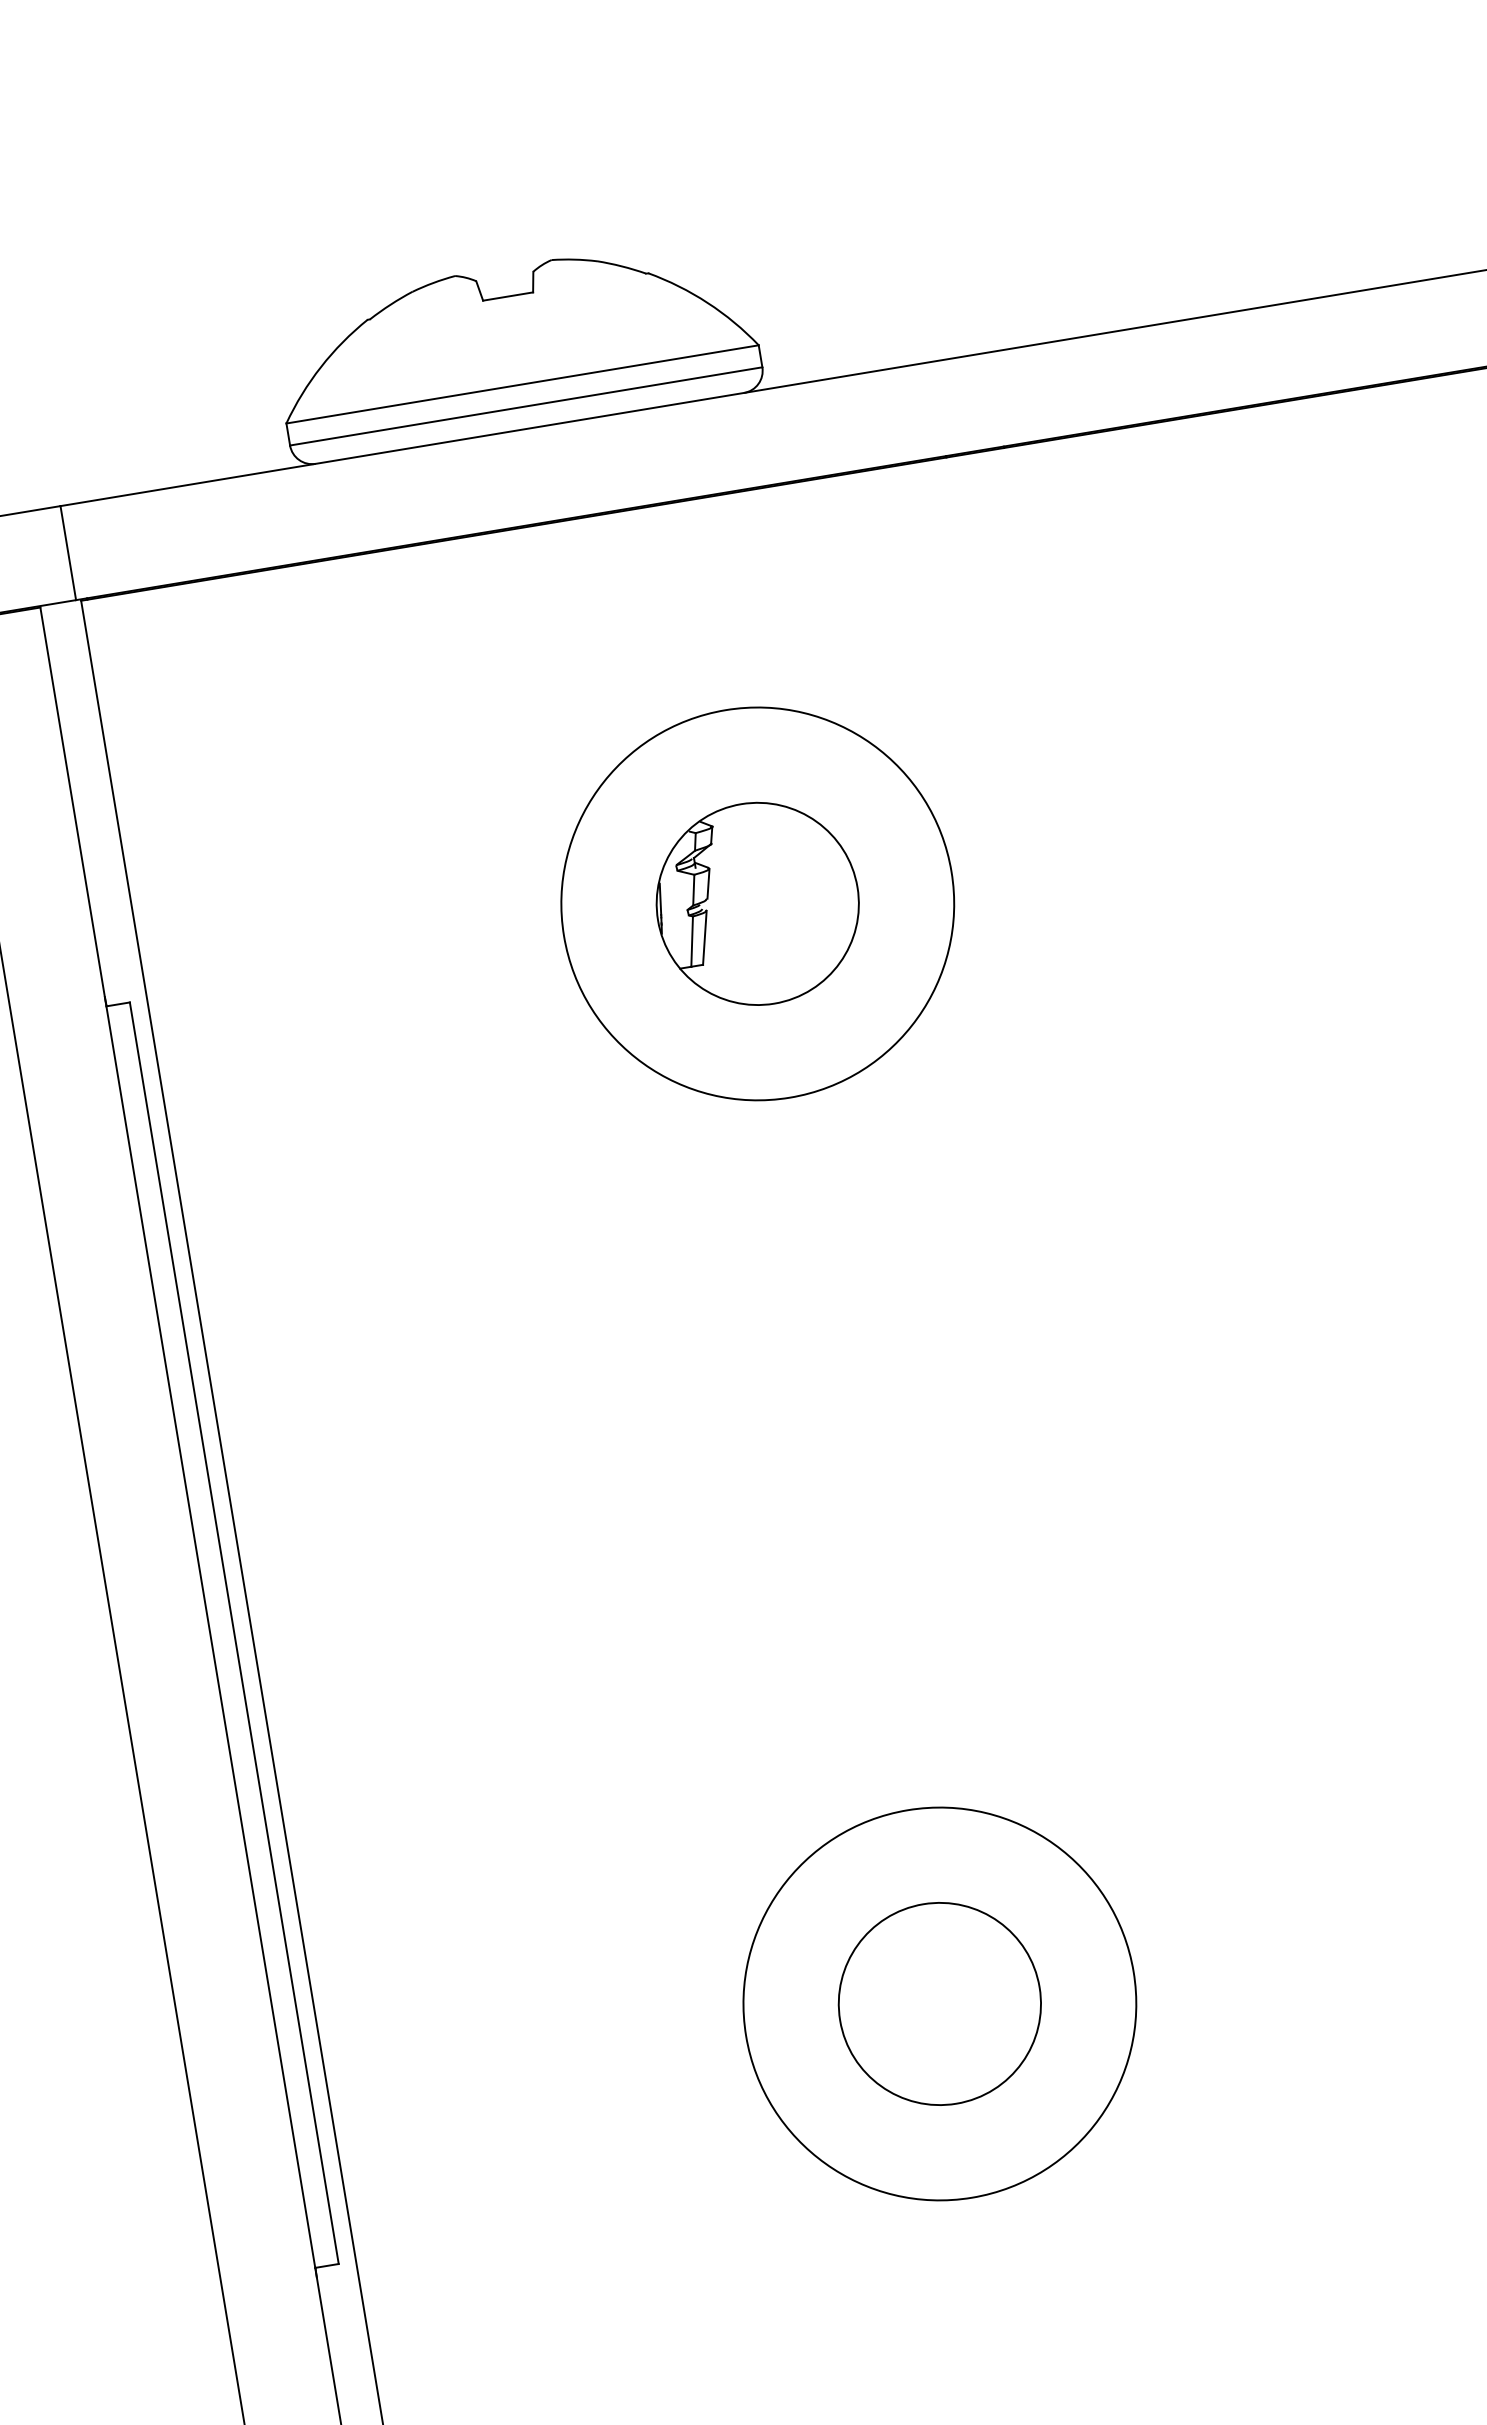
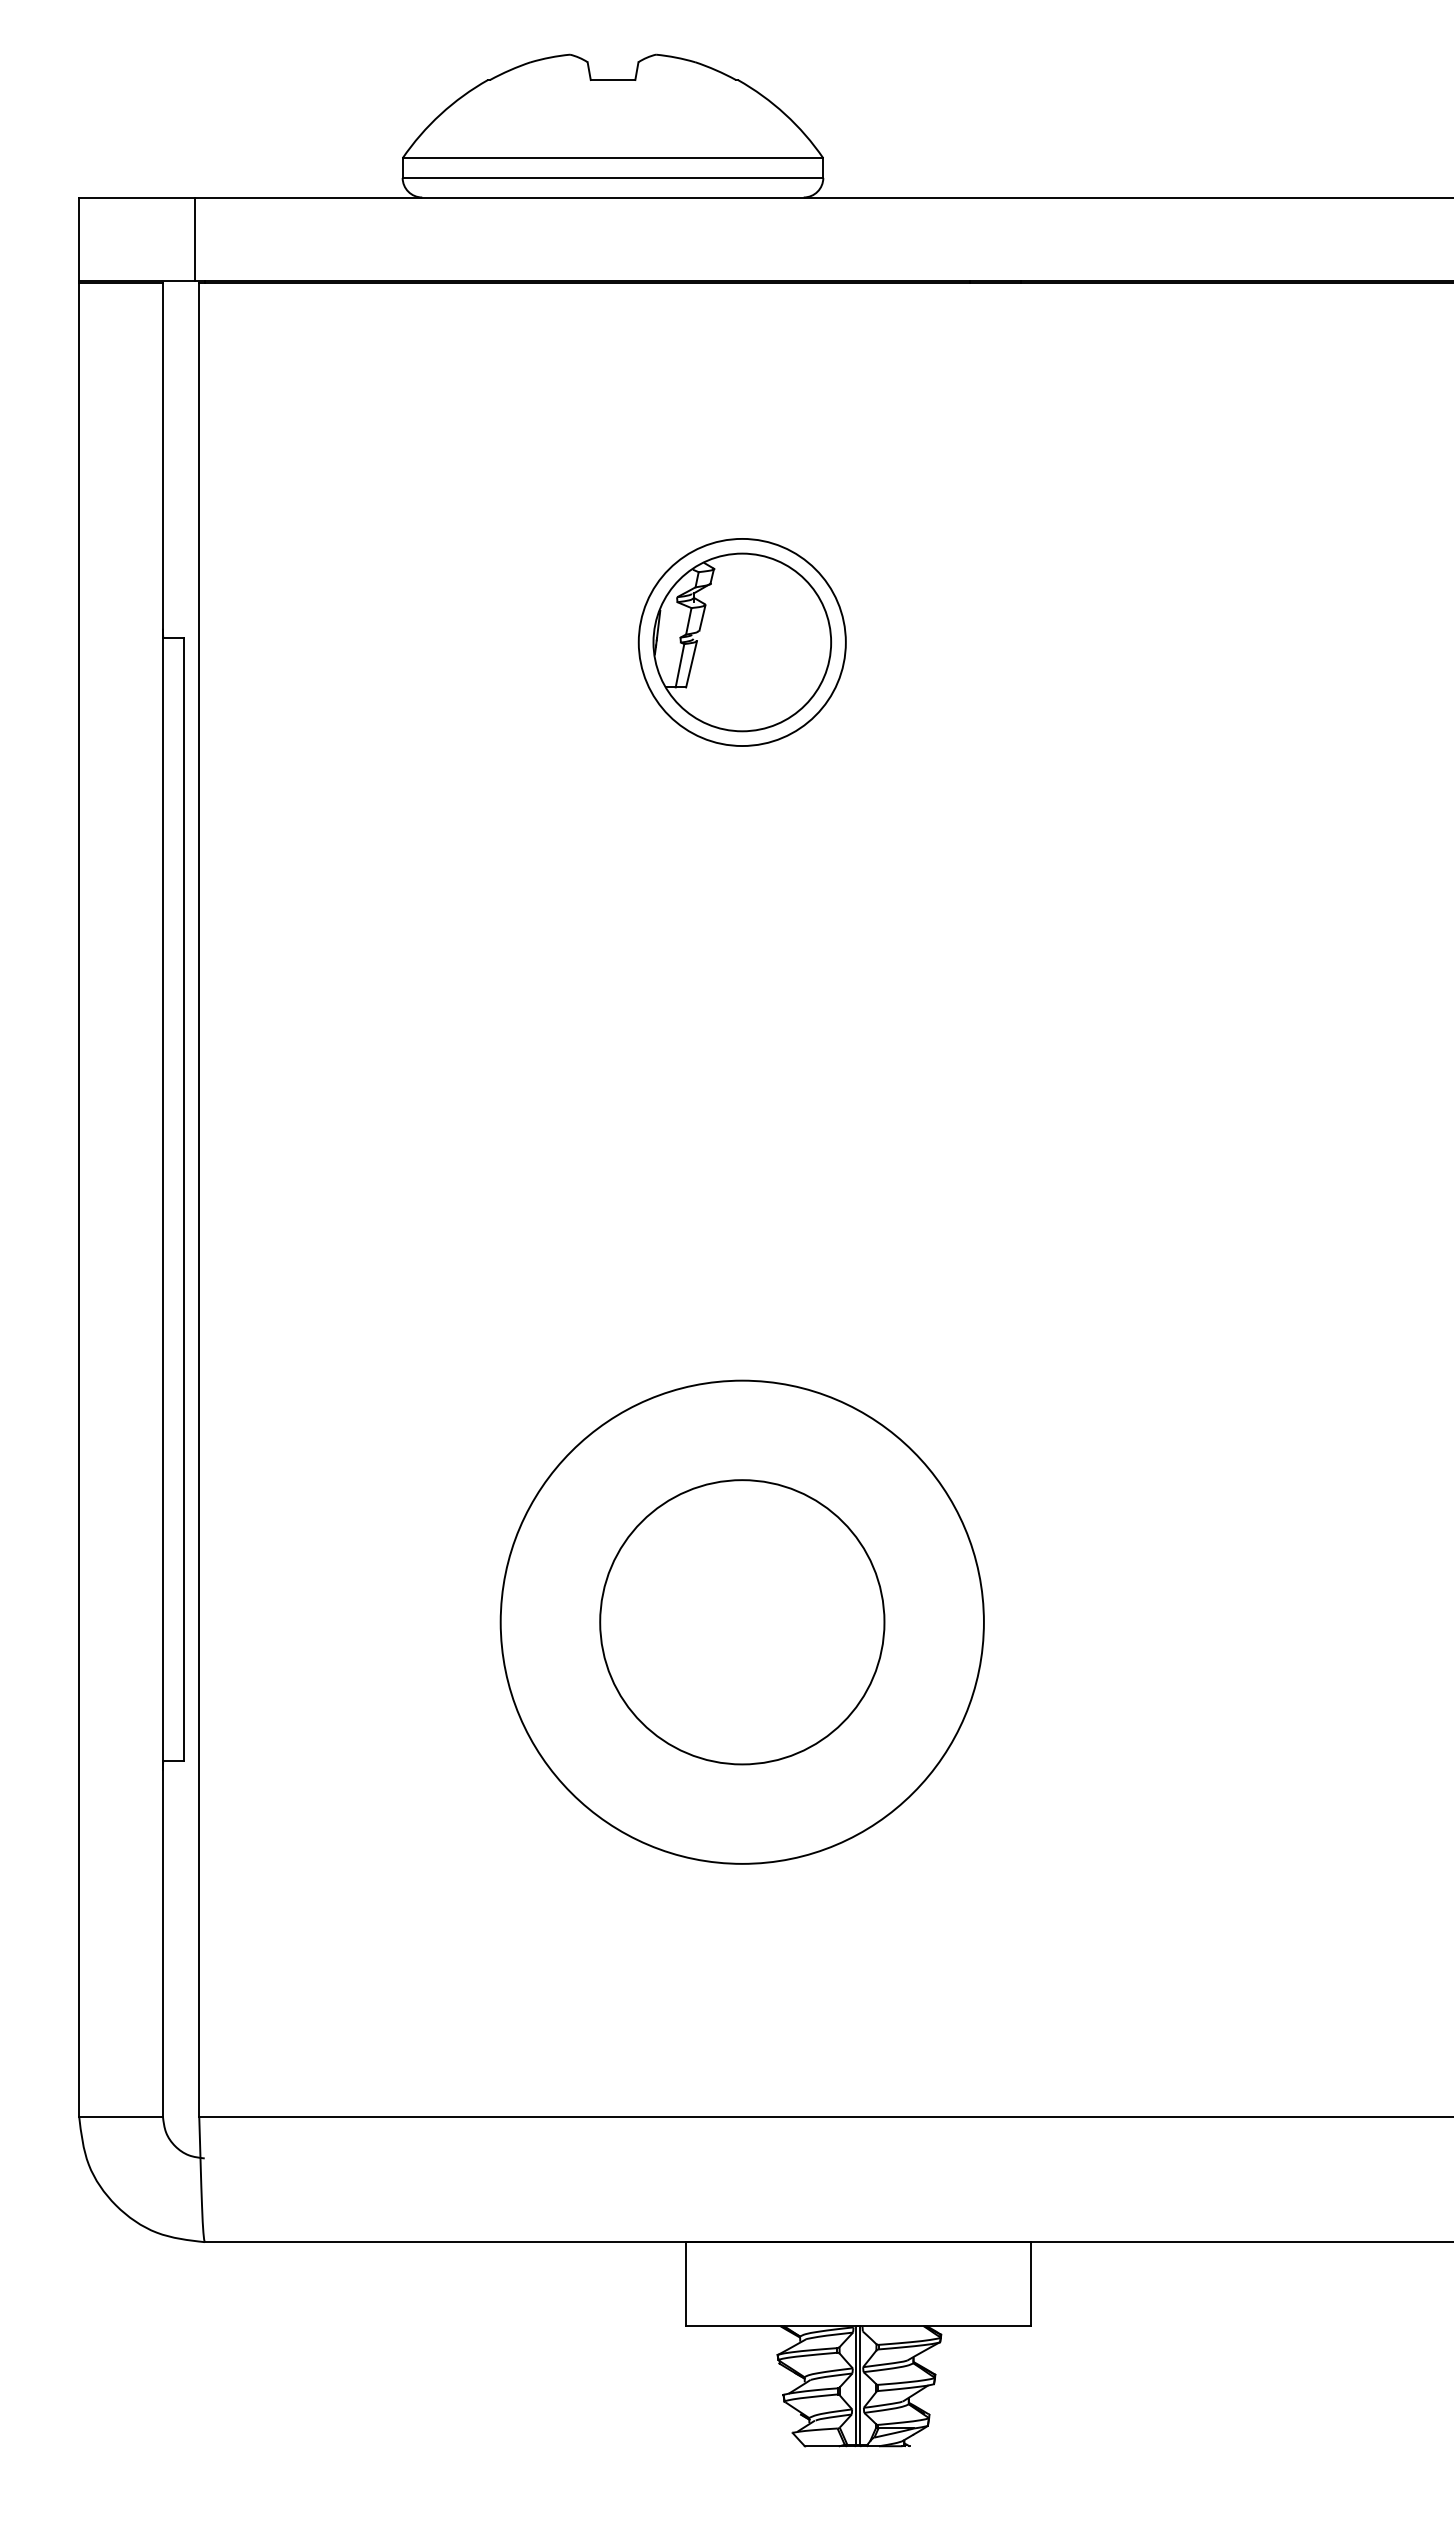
circle: (756, 904) -> (741, 642), size x0.6
circle: (938, 2003) -> (741, 1621), size x1.4
circle: (940, 2004) -> (742, 1622), size x1.6

